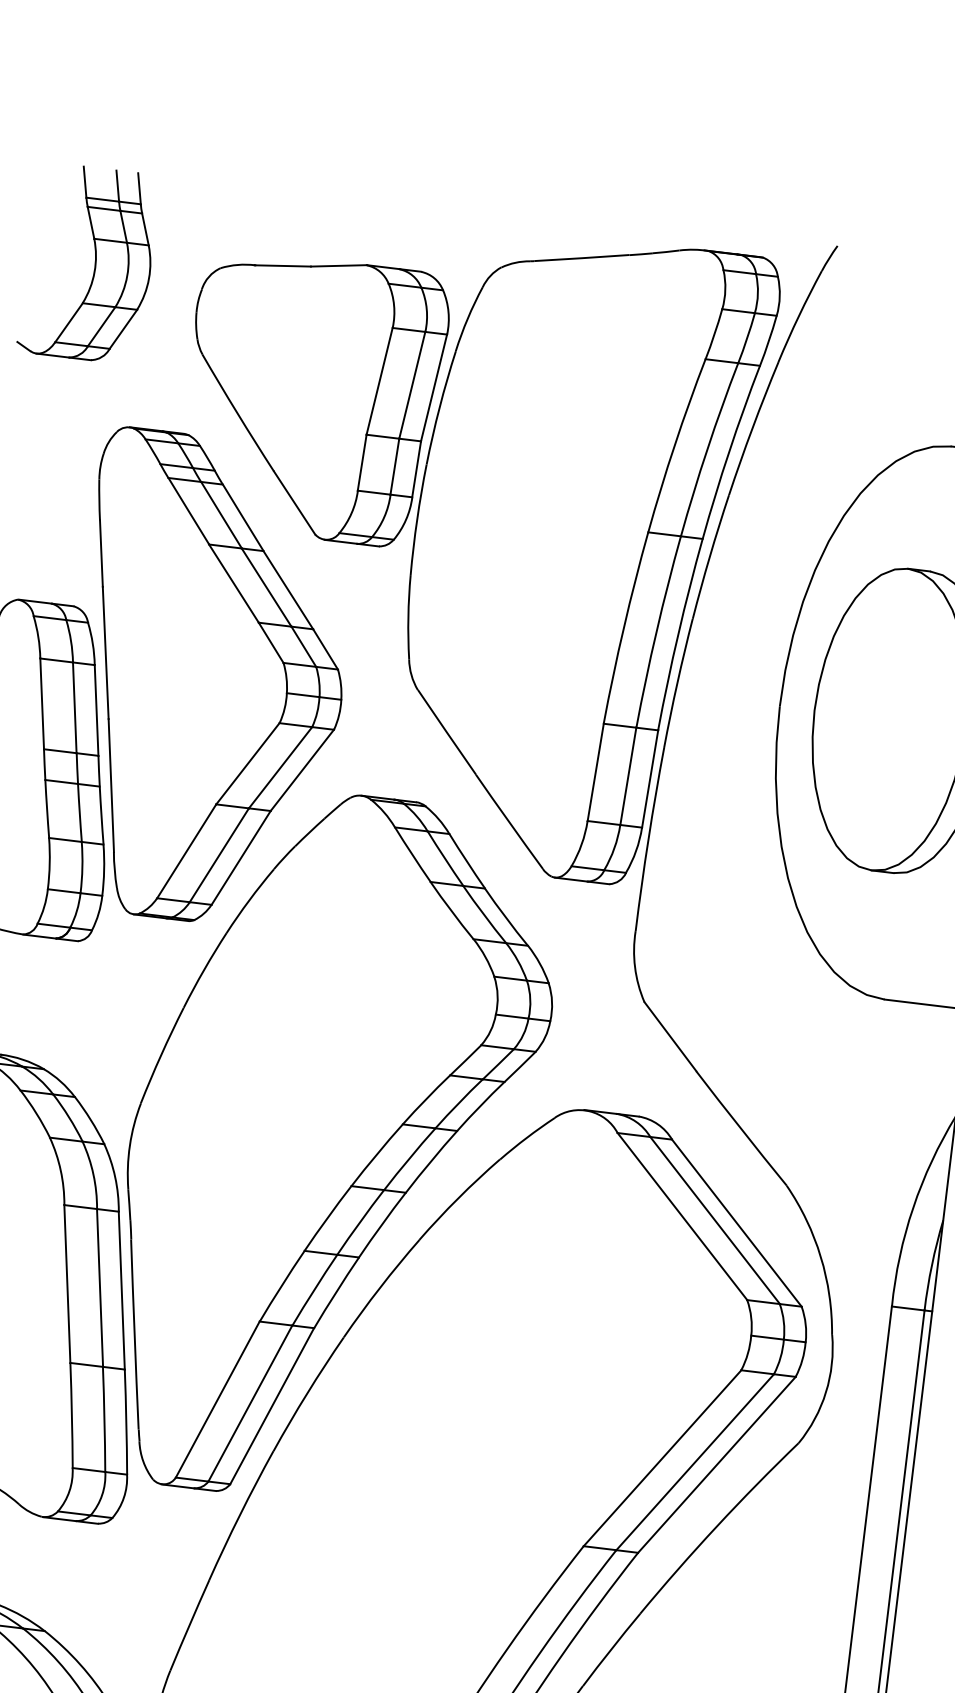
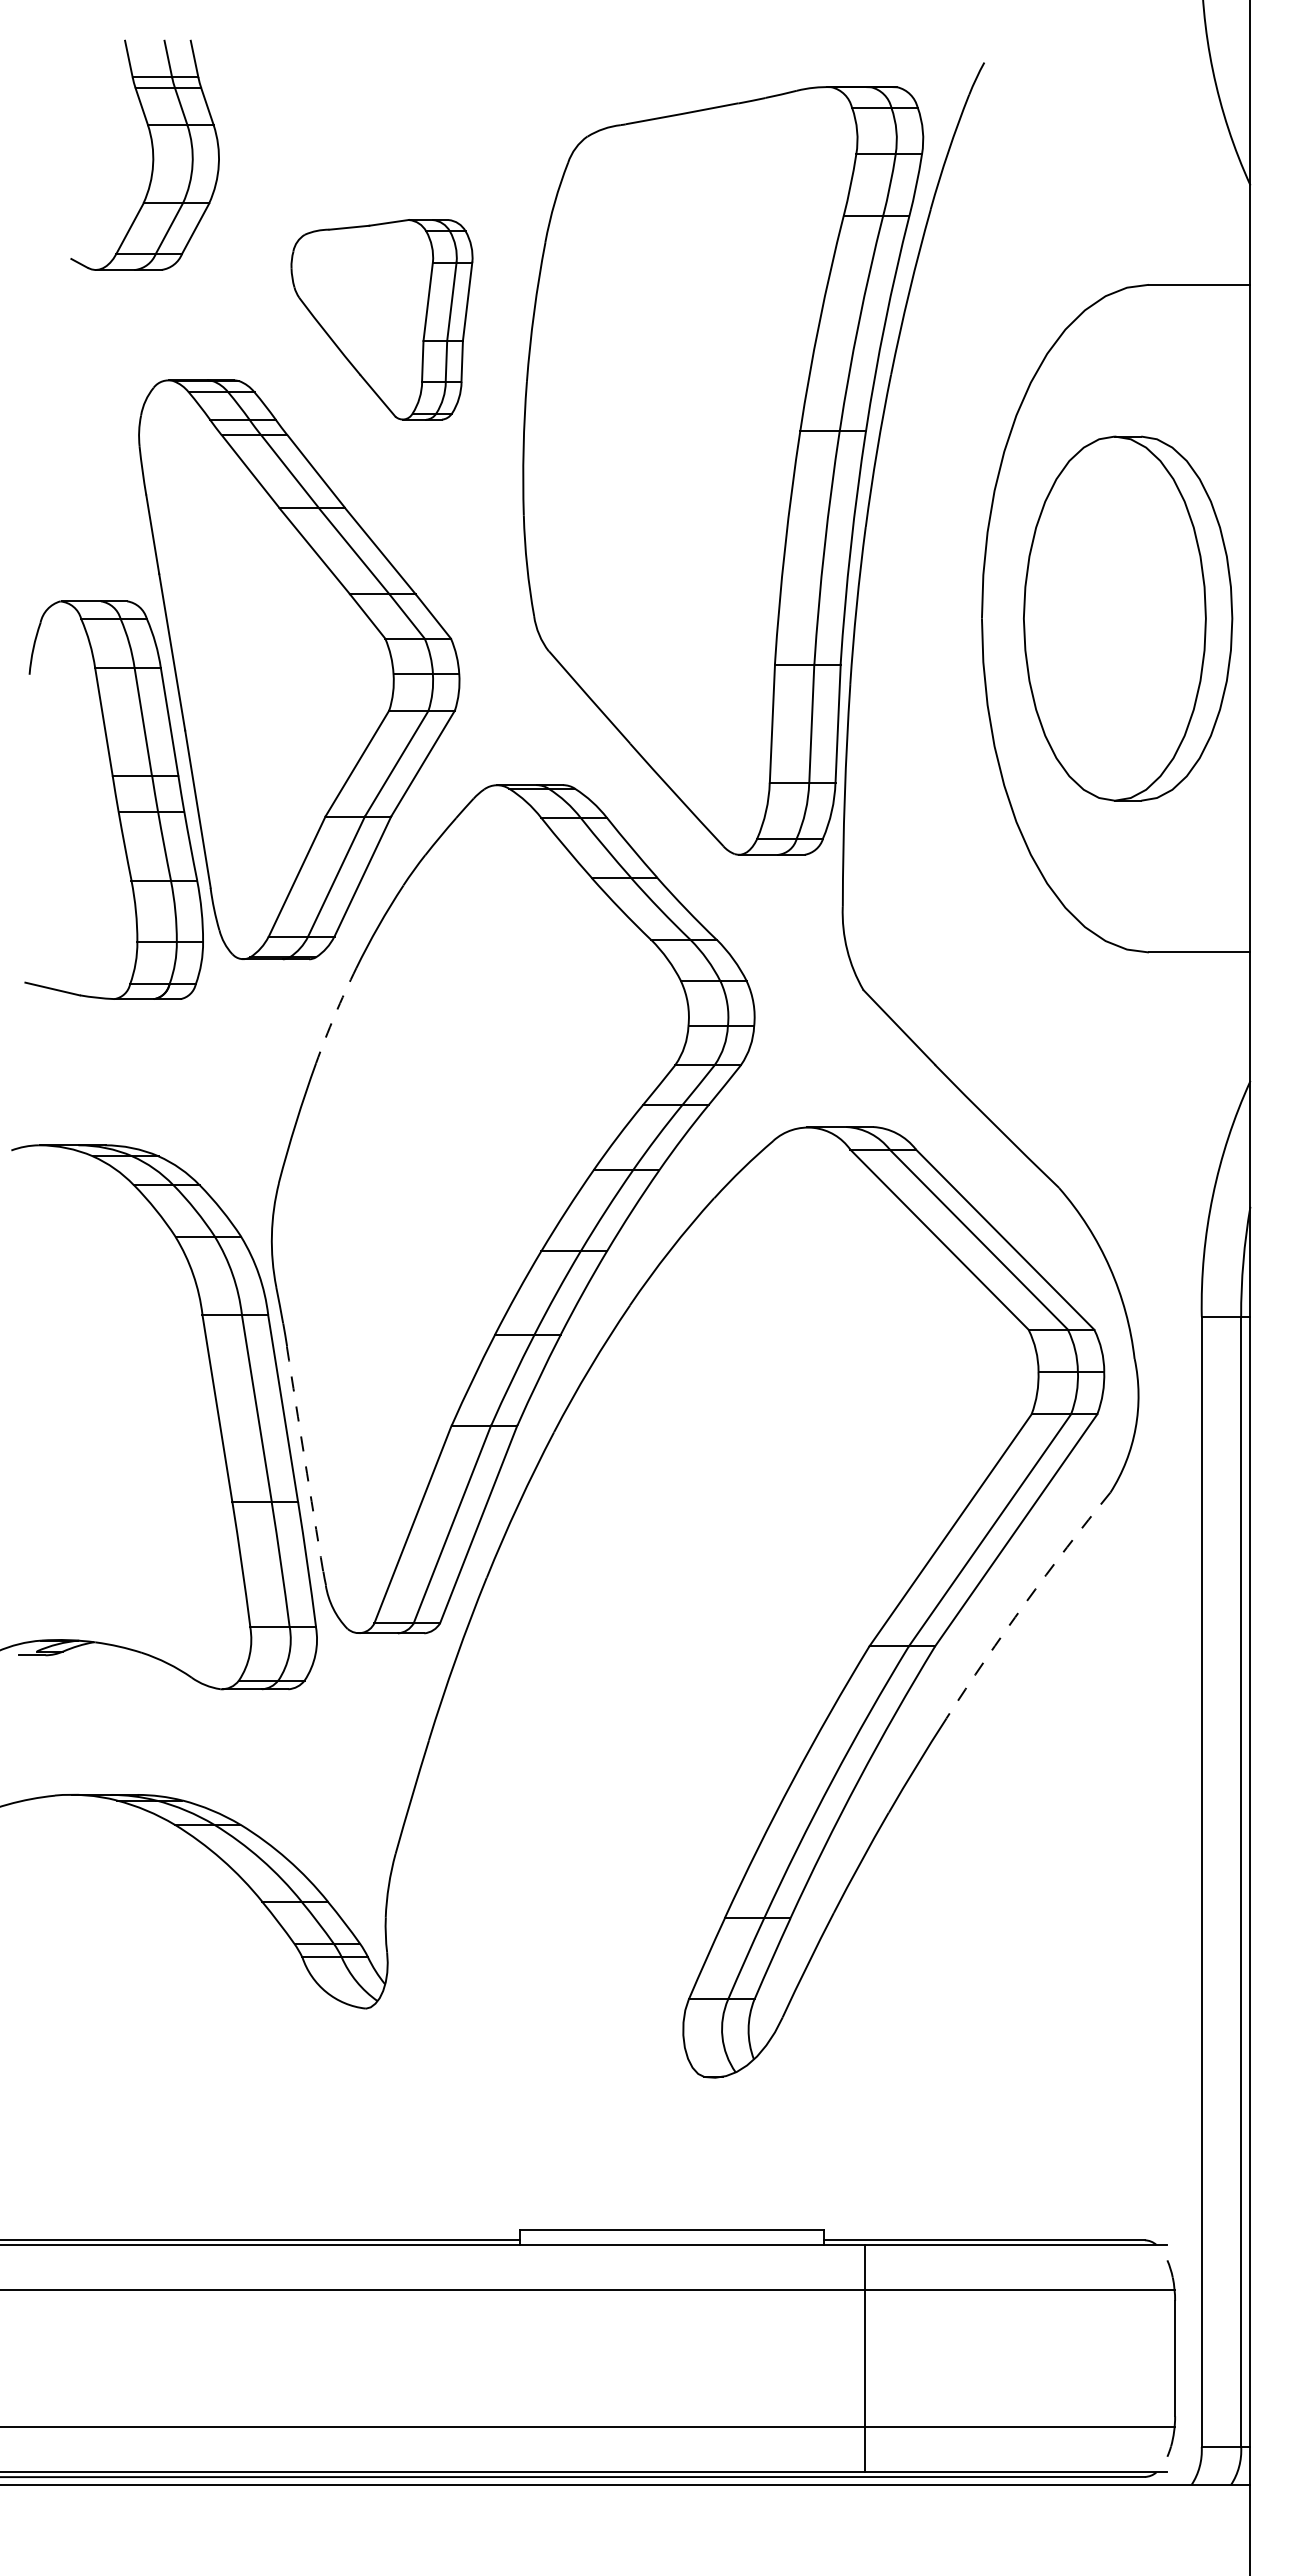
part: (95, 263) -> (152, 154), moved
part: (312, 398) -> (381, 319), size x0.6
arc: (204, 970) -> (335, 1015), solid -> dashed
arc: (134, 1334) -> (304, 1459), solid -> dashed
arc: (717, 1526) -> (1025, 1603), solid -> dashed

